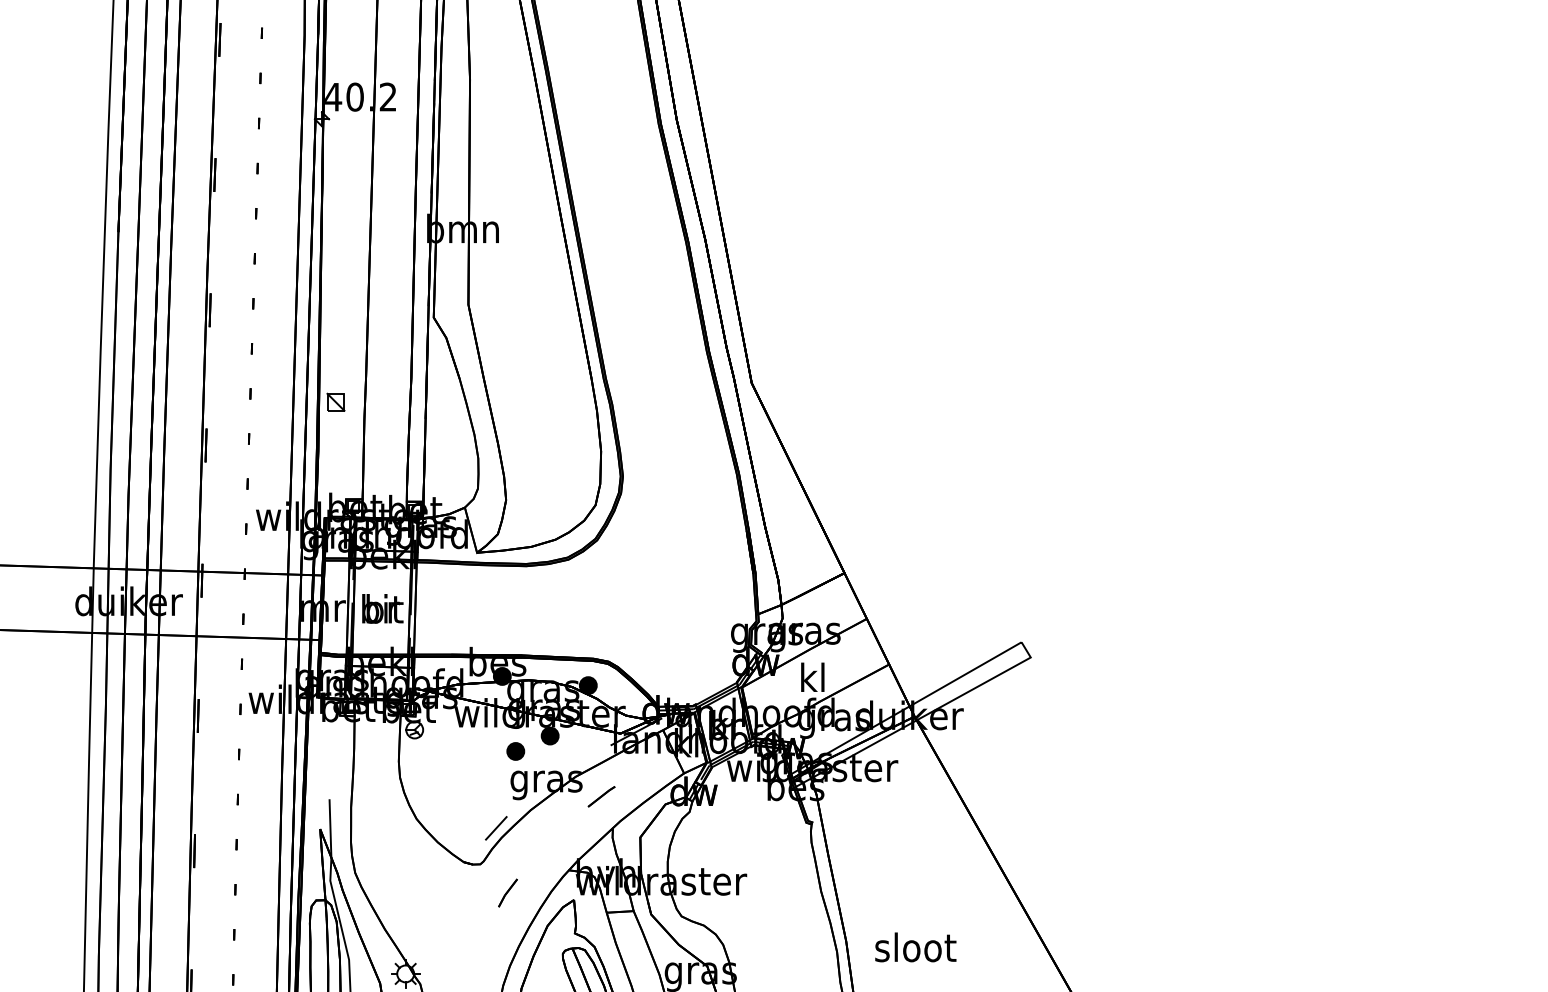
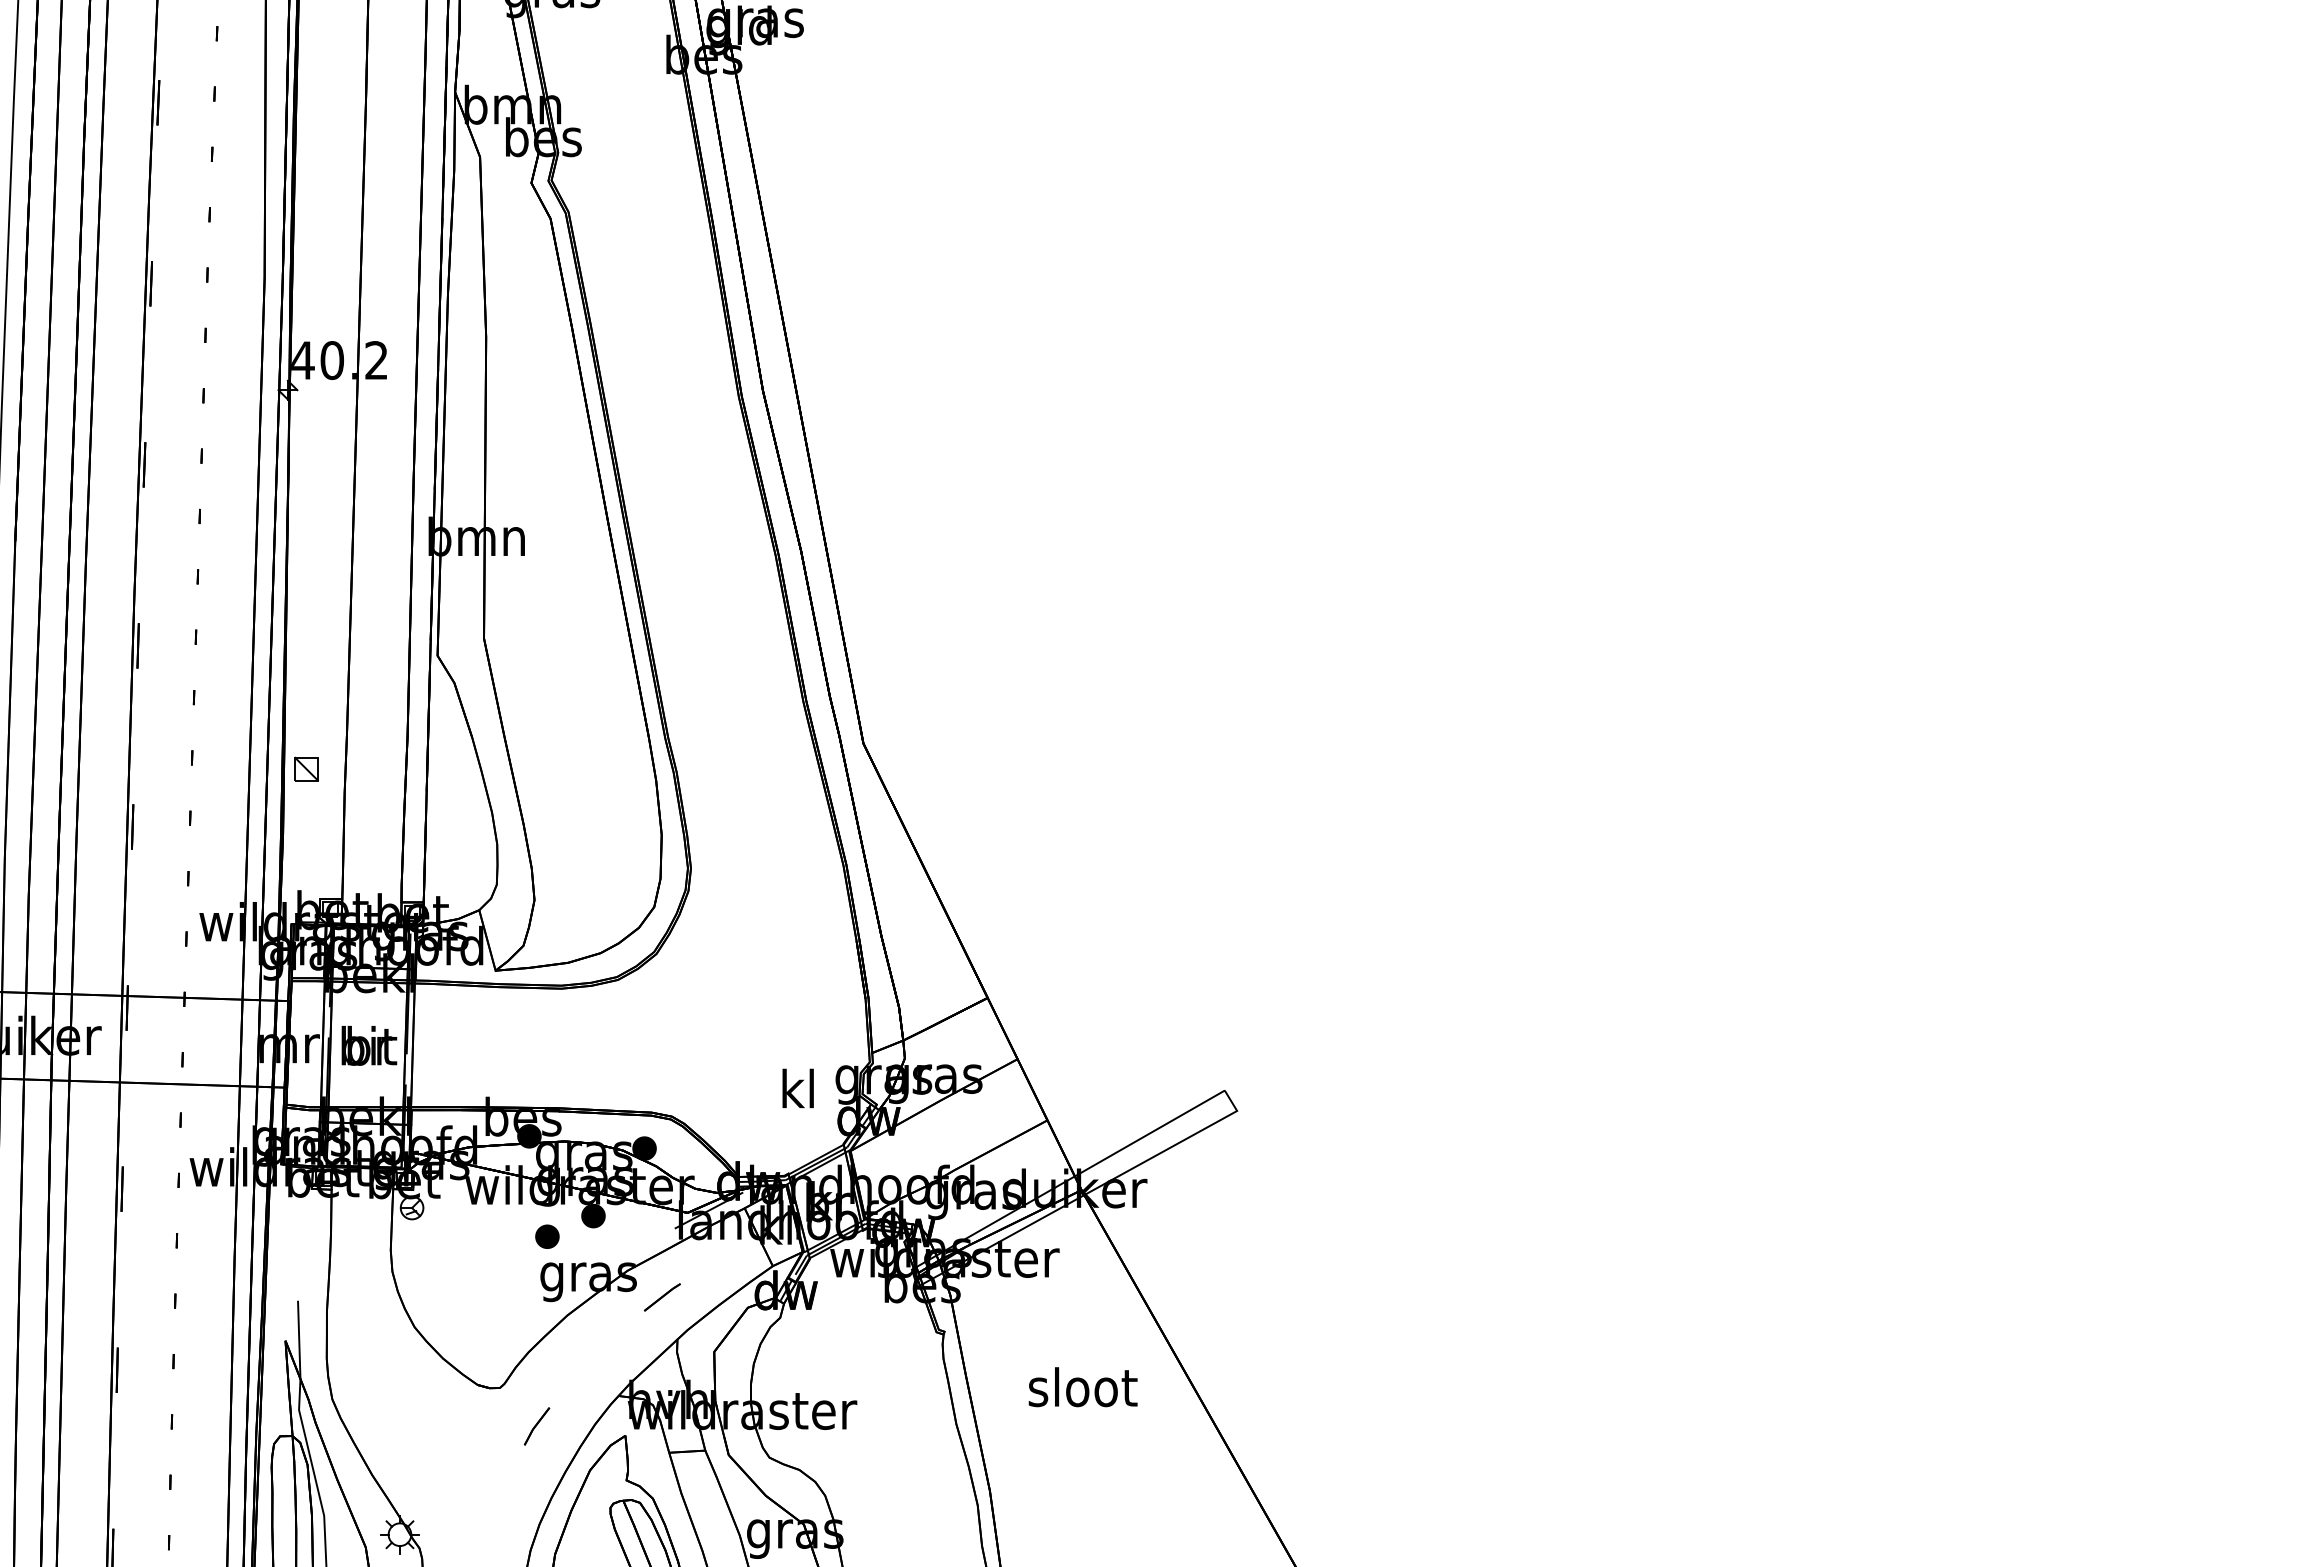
text: (812, 676) -> (797, 1087), moved
line: (496, 828) -> (521, 1339), removed
text: (915, 947) -> (1082, 1387), moved

